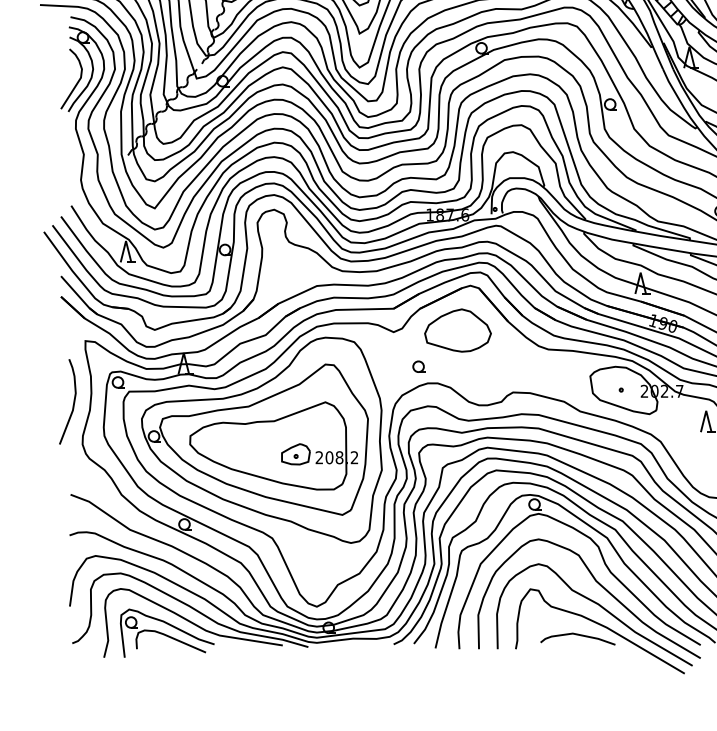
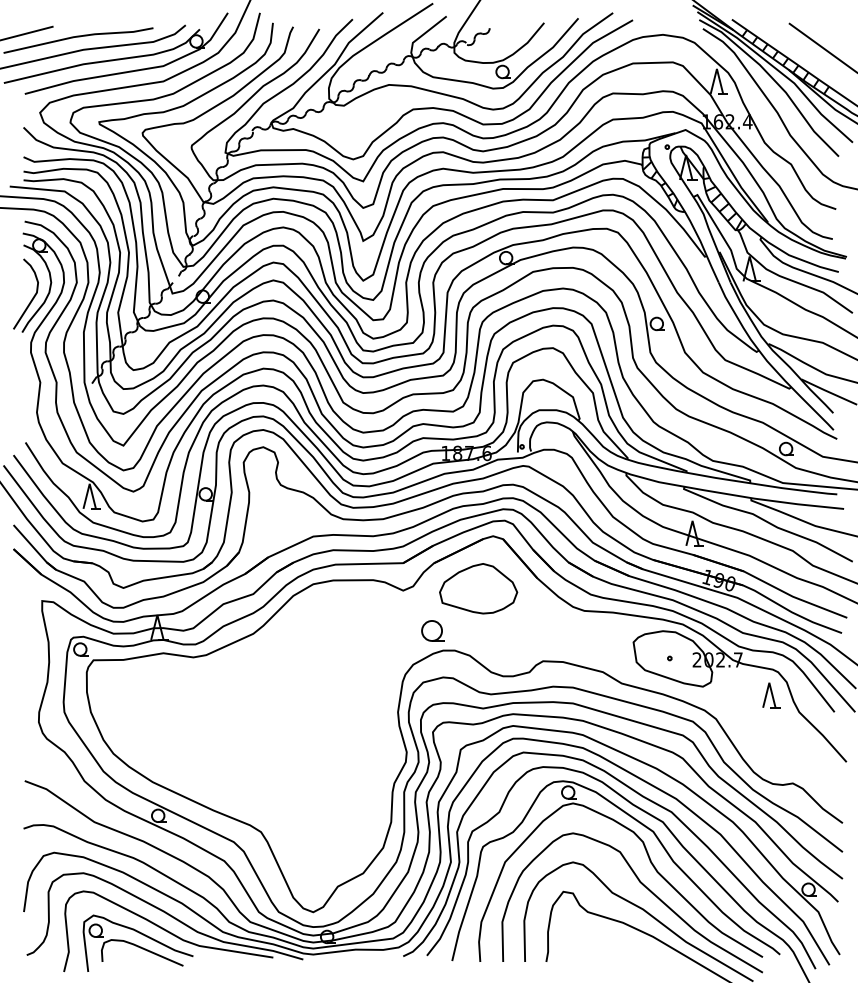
part: (418, 367) -> (432, 631), size x1.6
curve: (72, 403) -> (27, 674), removed
part: (261, 440) -> (248, 717), removed
curve: (579, 635) -> (620, 946), removed

